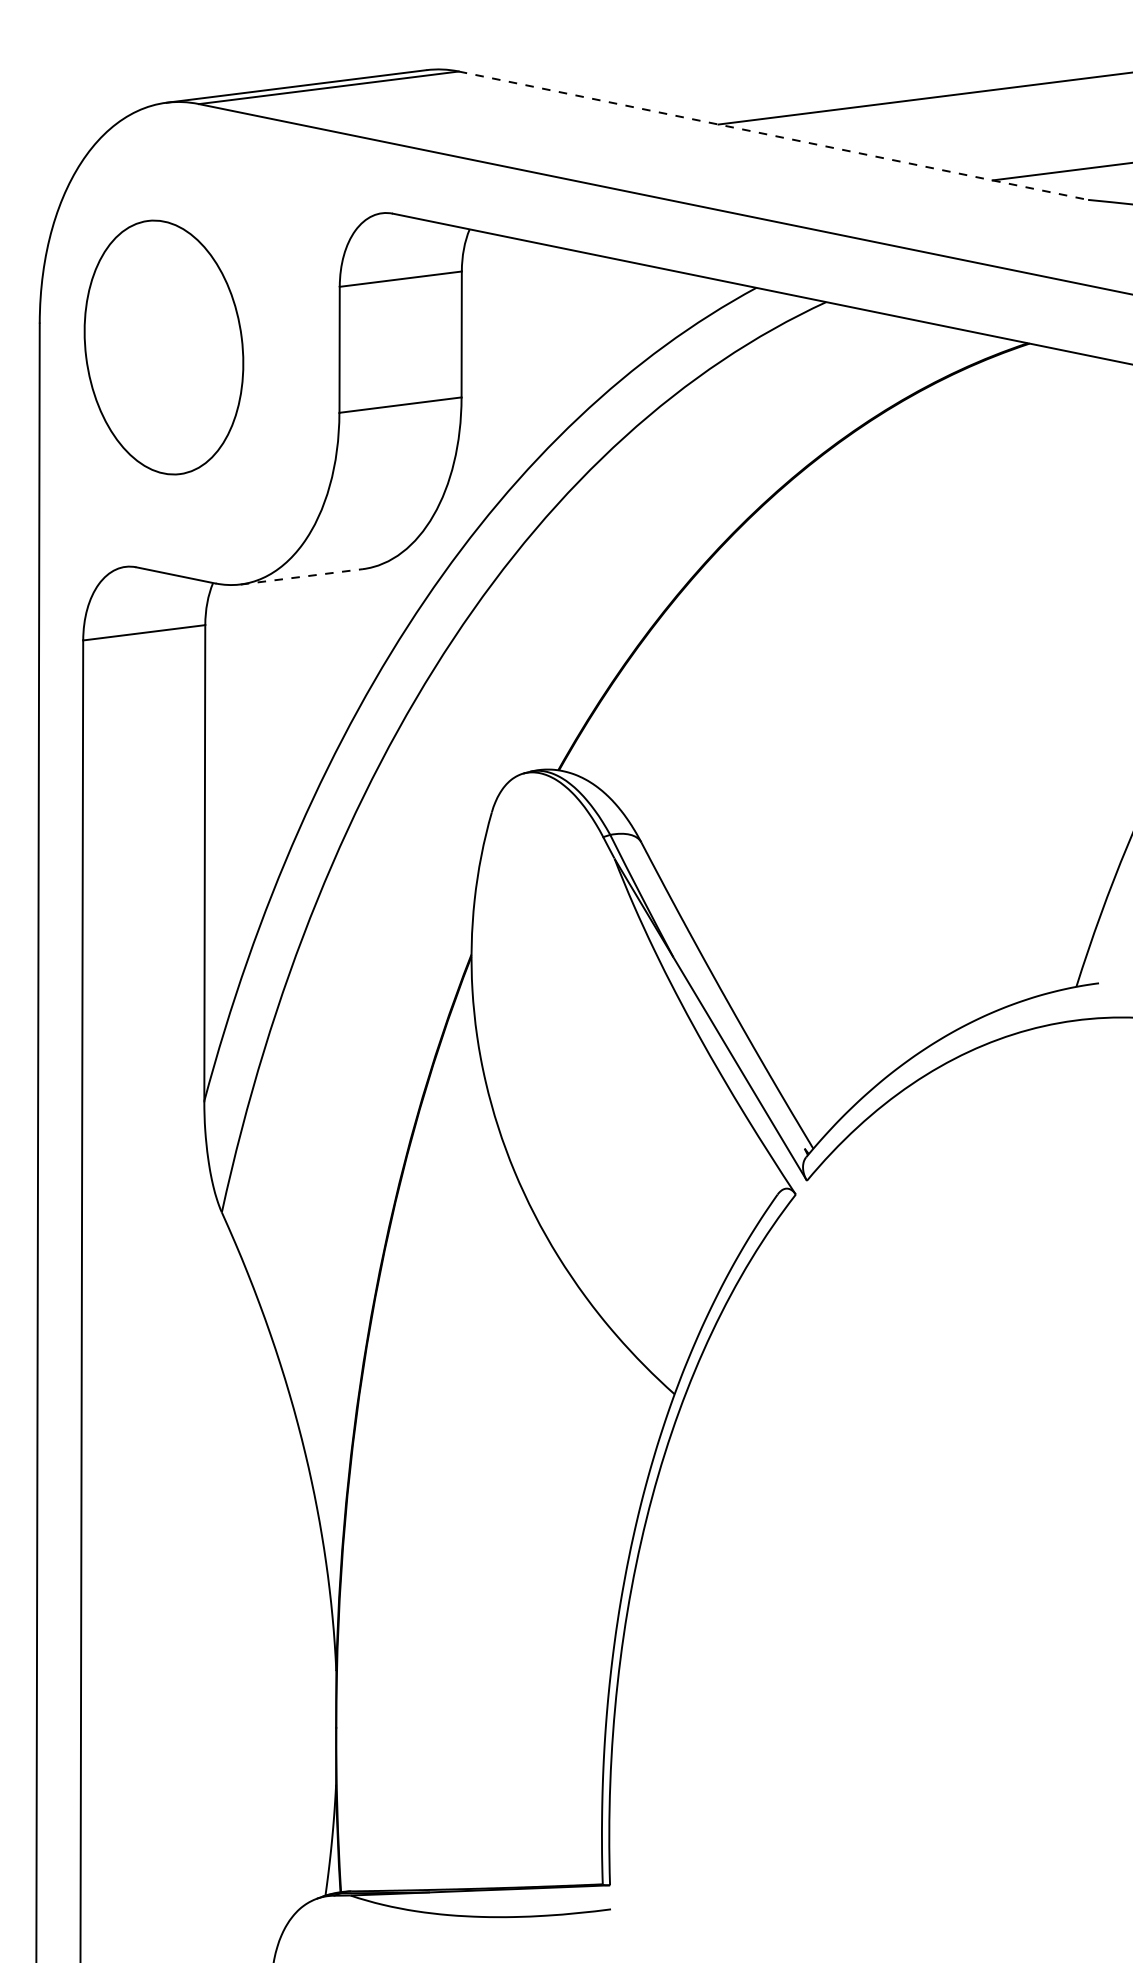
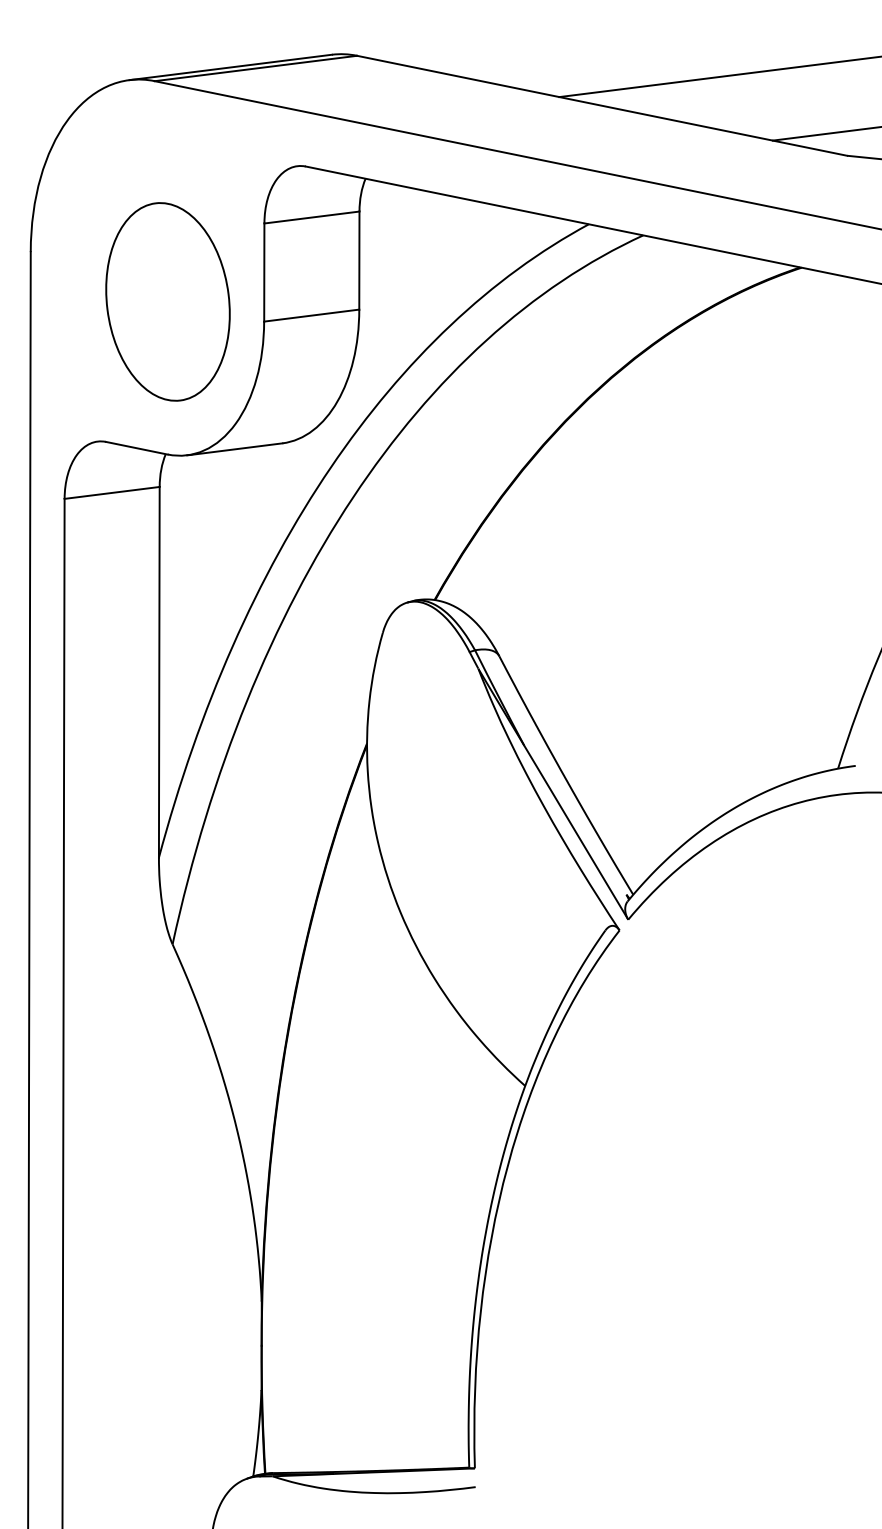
line: (773, 135) -> (602, 105), dashed -> solid
part: (163, 347) -> (167, 301), moved
line: (301, 576) -> (234, 449), dashed -> solid

